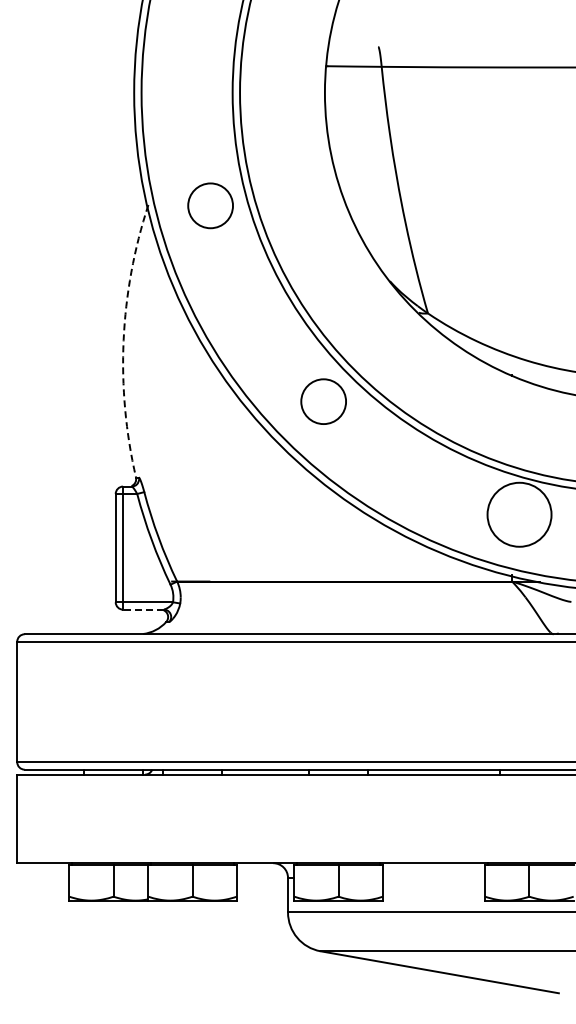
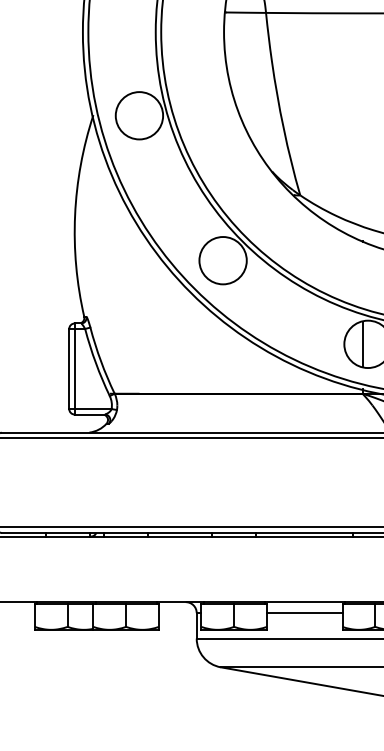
circle: (210, 205) -> (139, 115), size x1.43
arc: (123, 340) -> (74, 215), dashed -> solid
circle: (323, 401) -> (222, 260), size x1.43
line: (512, 514) -> (362, 344), added
line: (143, 609) -> (89, 414), dashed -> solid
line: (433, 877) -> (304, 612), added

